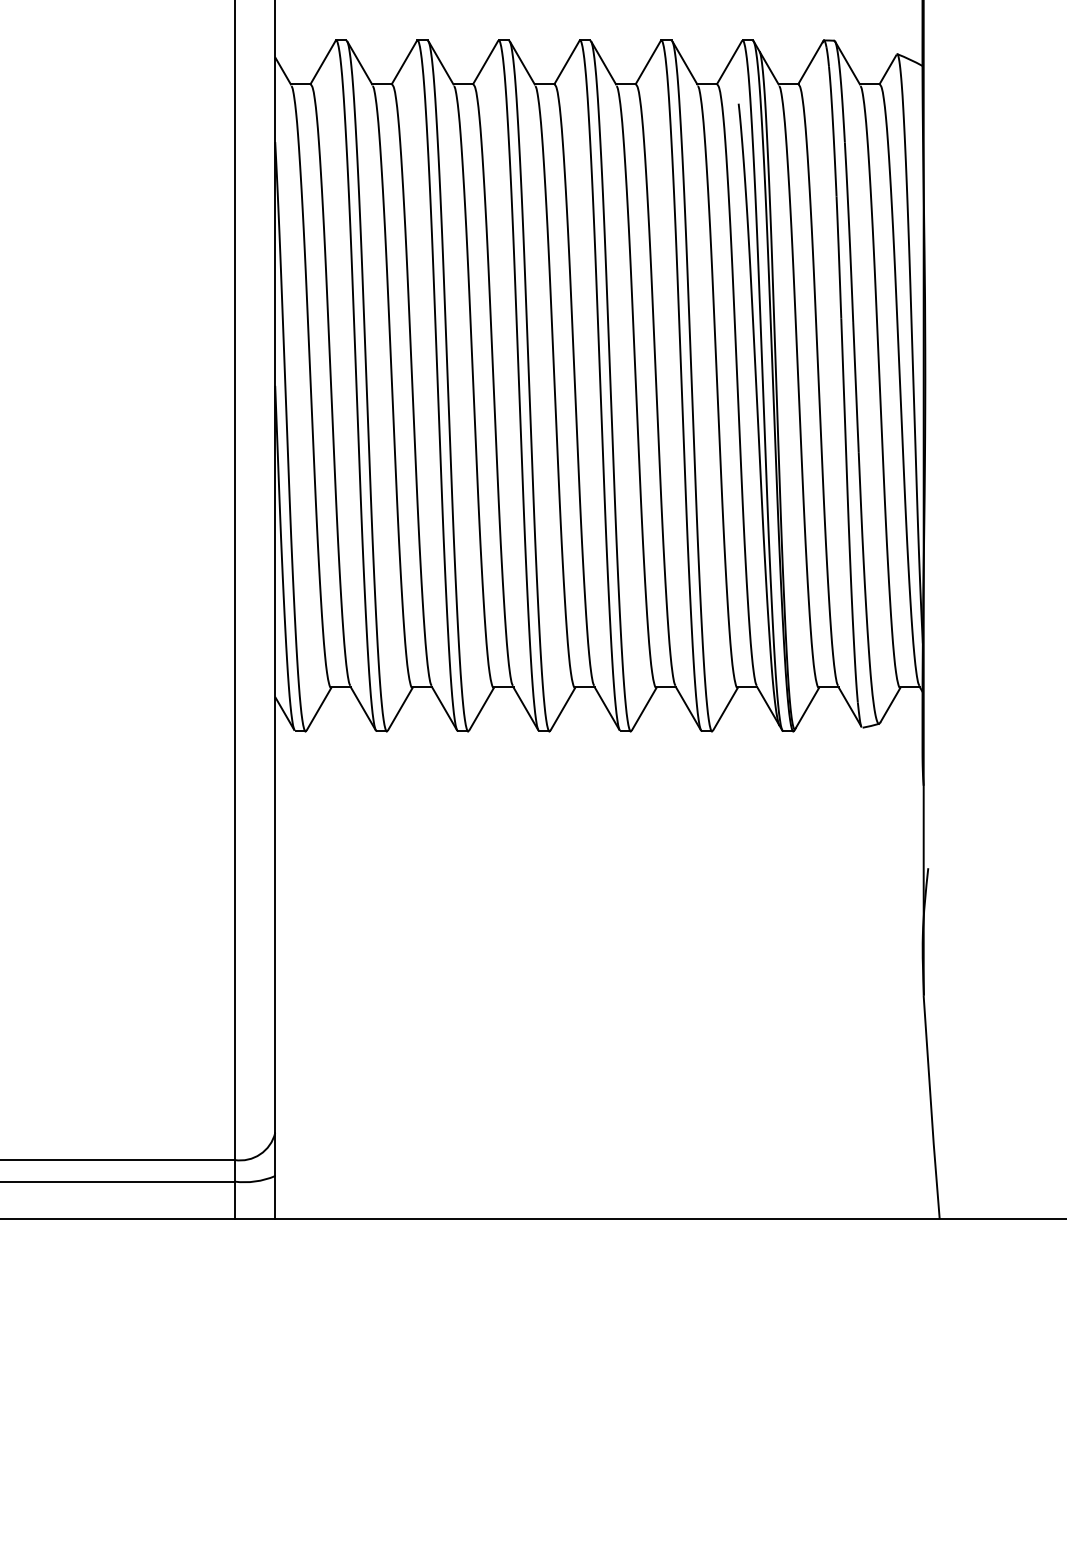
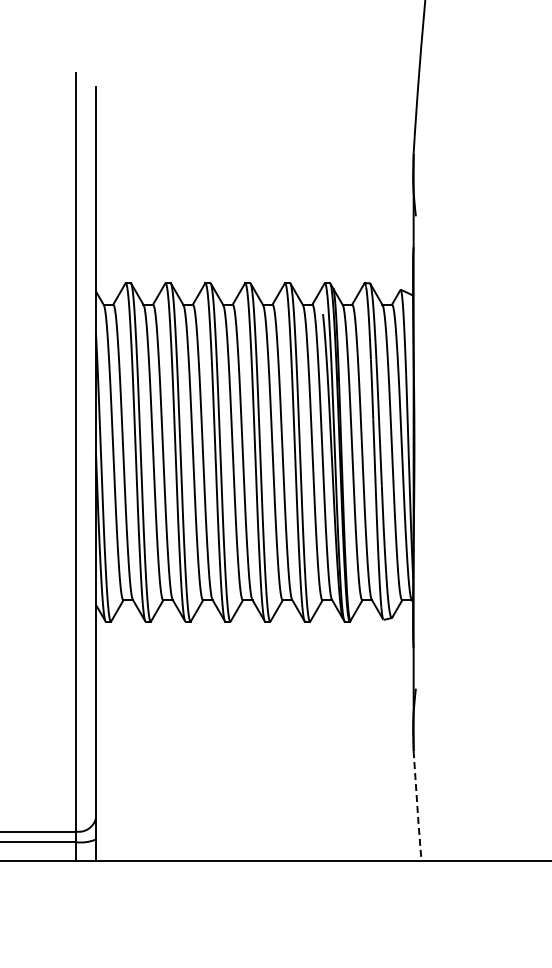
line: (931, 1108) -> (417, 806), solid -> dashed

